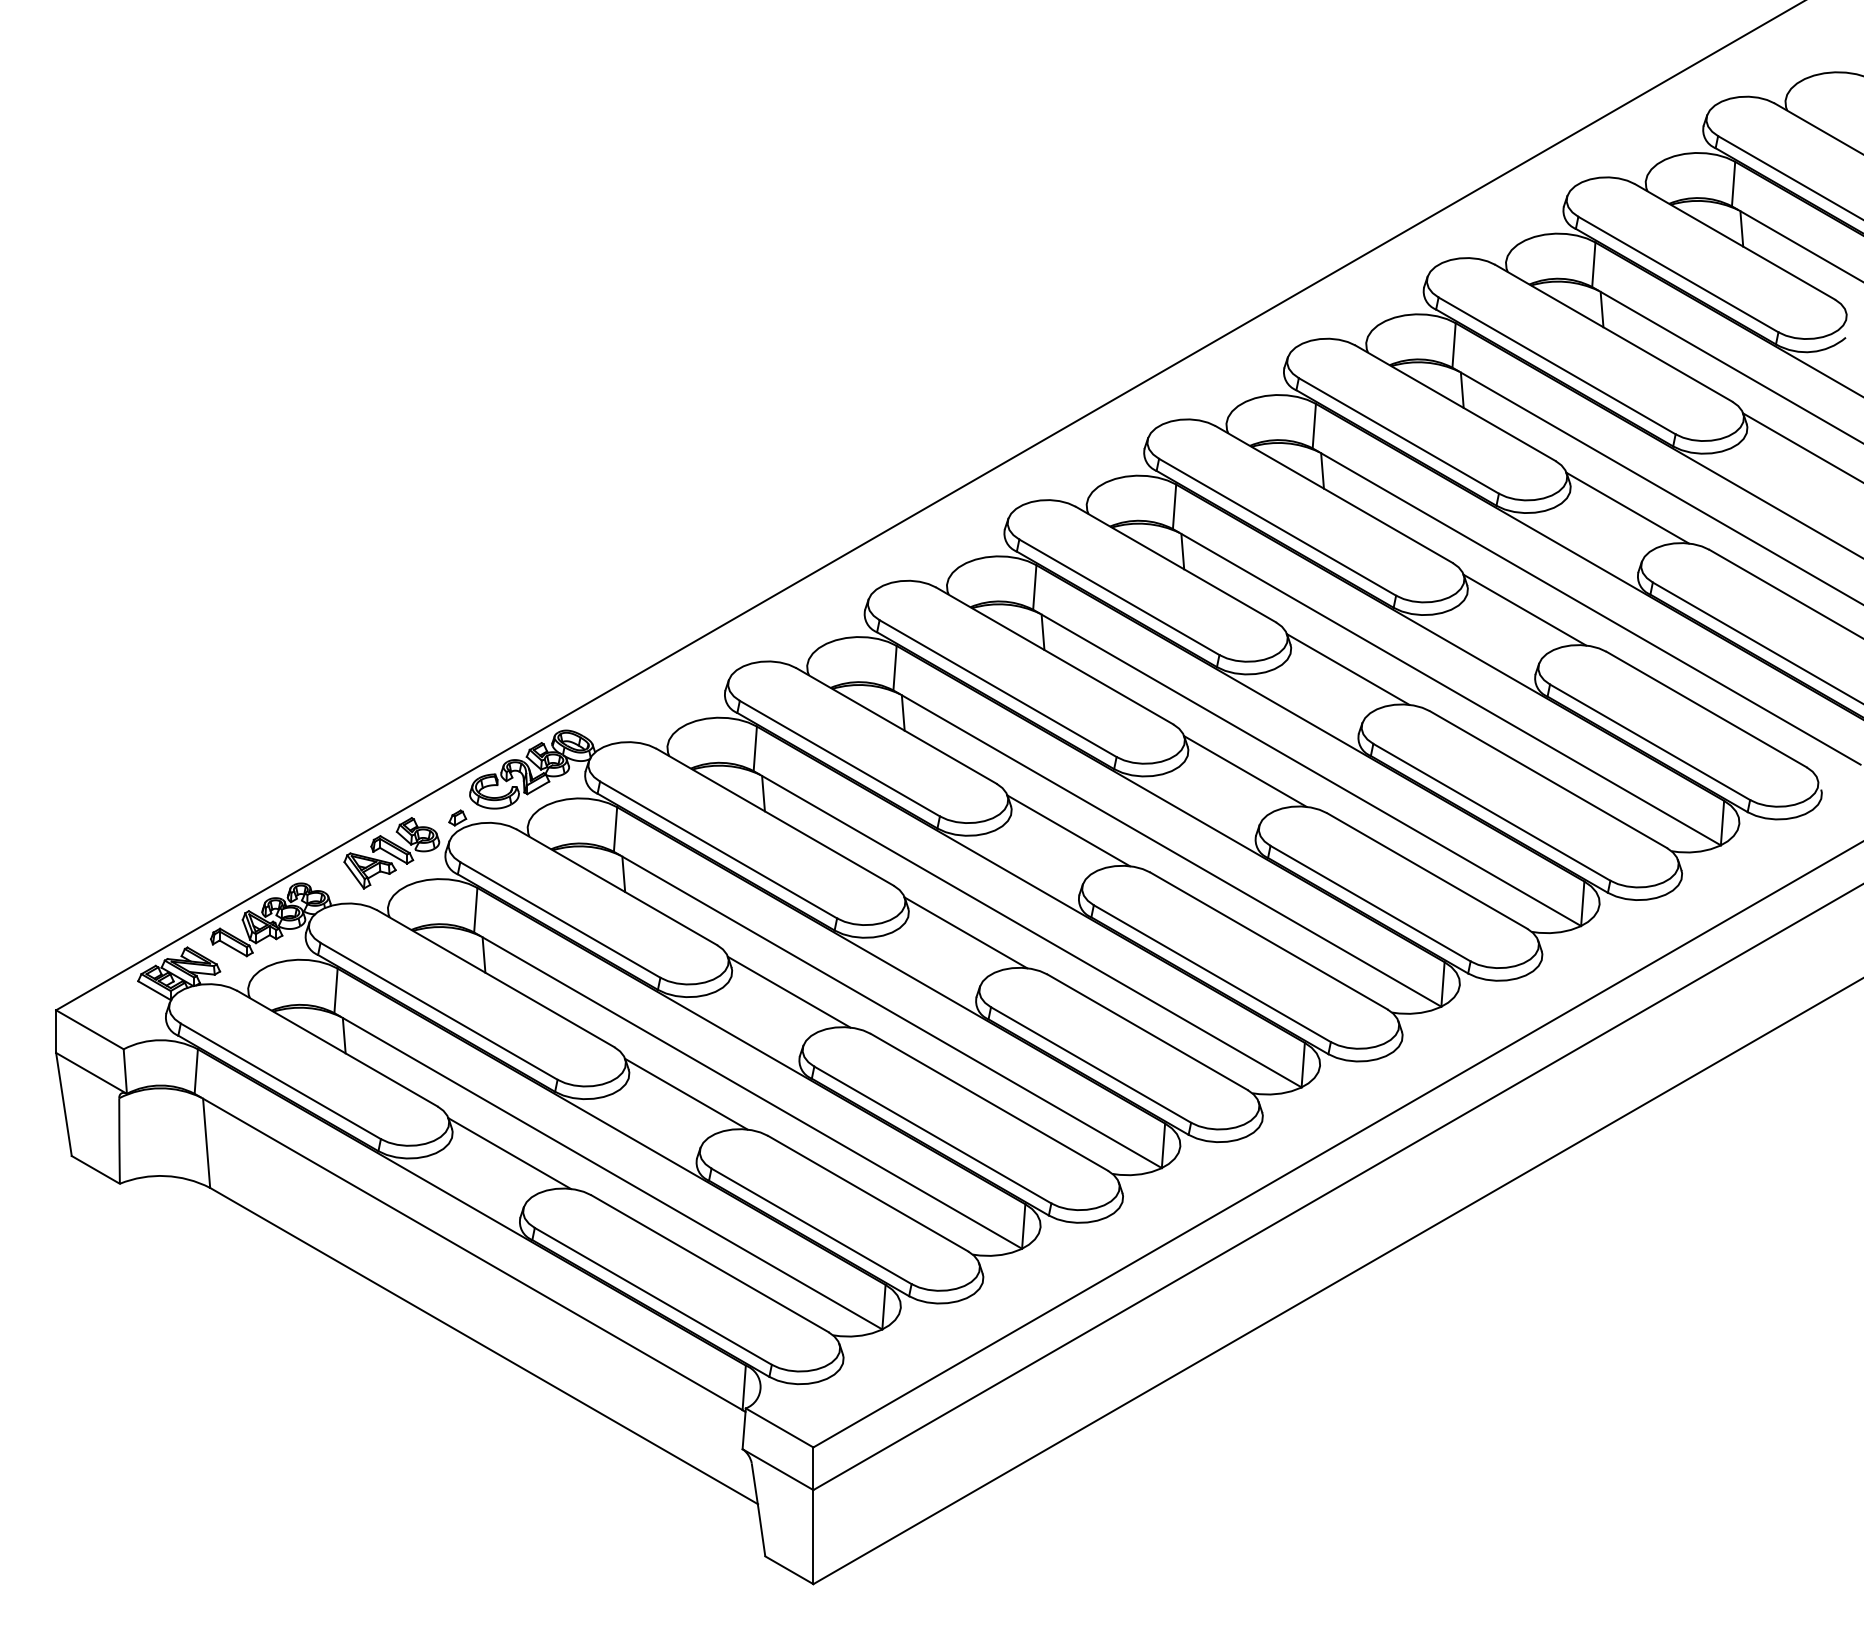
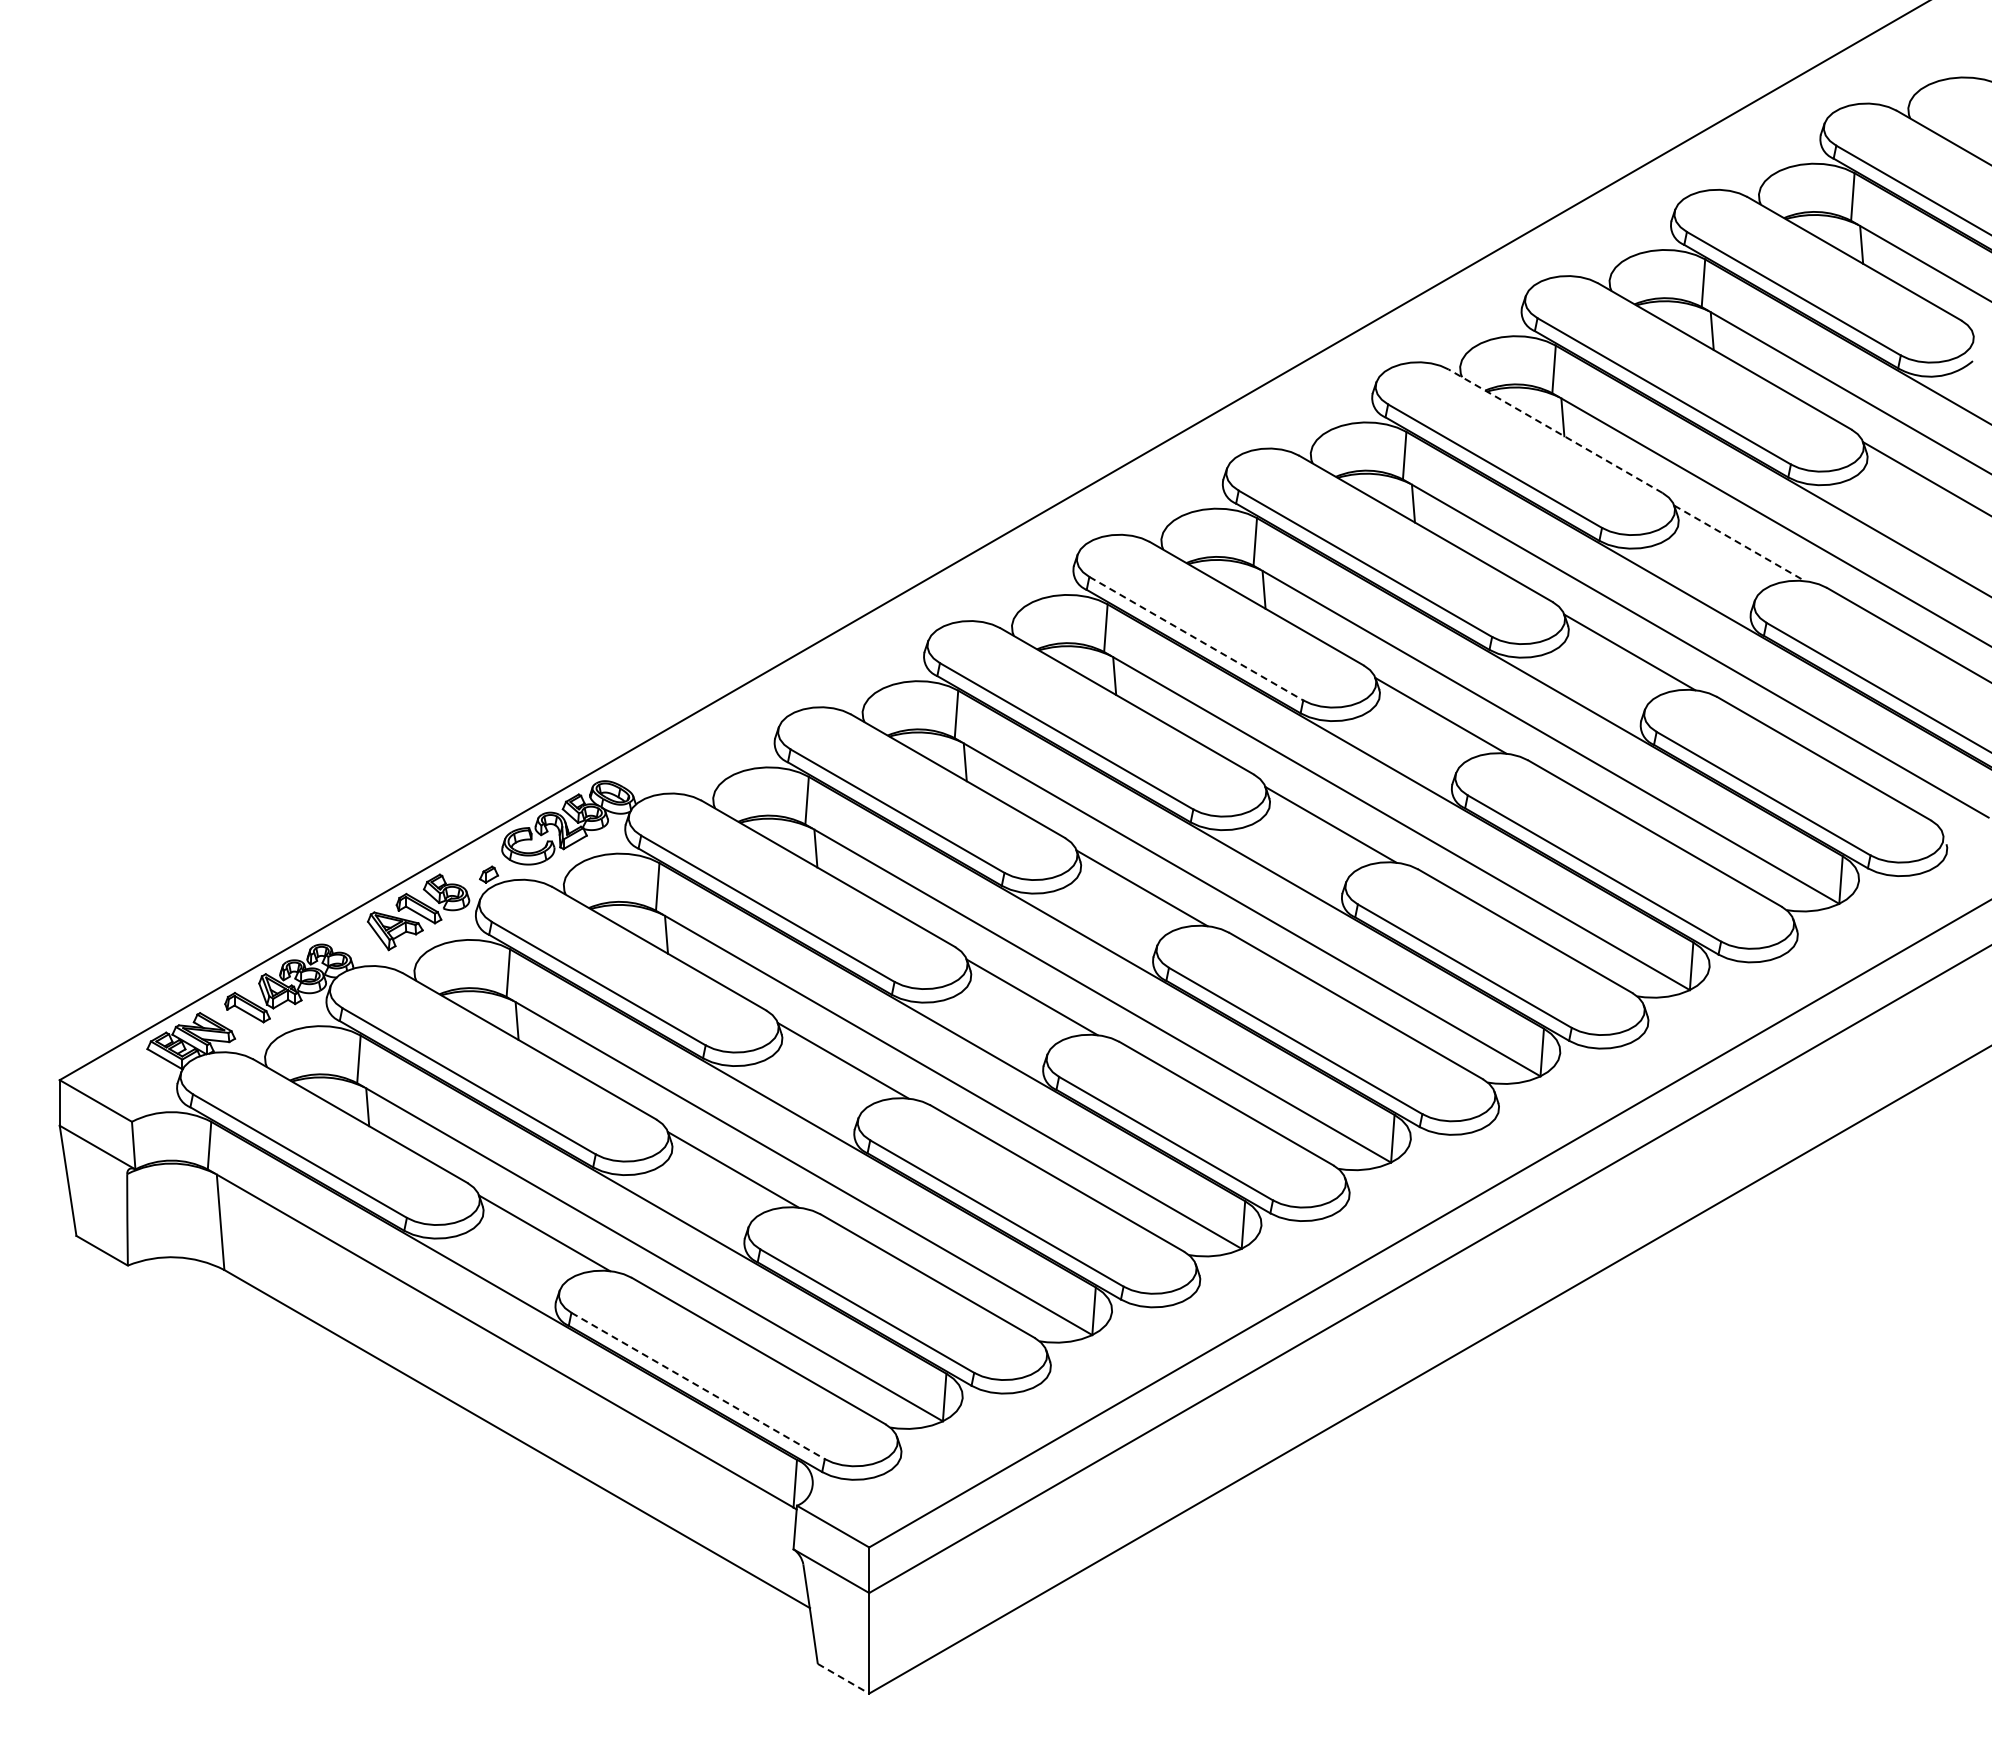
line: (1455, 402) -> (1555, 430), solid -> dashed
line: (1627, 508) -> (1739, 543), solid -> dashed
line: (1119, 597) -> (1196, 638), solid -> dashed
line: (653, 1296) -> (698, 1386), solid -> dashed
line: (789, 1570) -> (843, 1678), solid -> dashed

